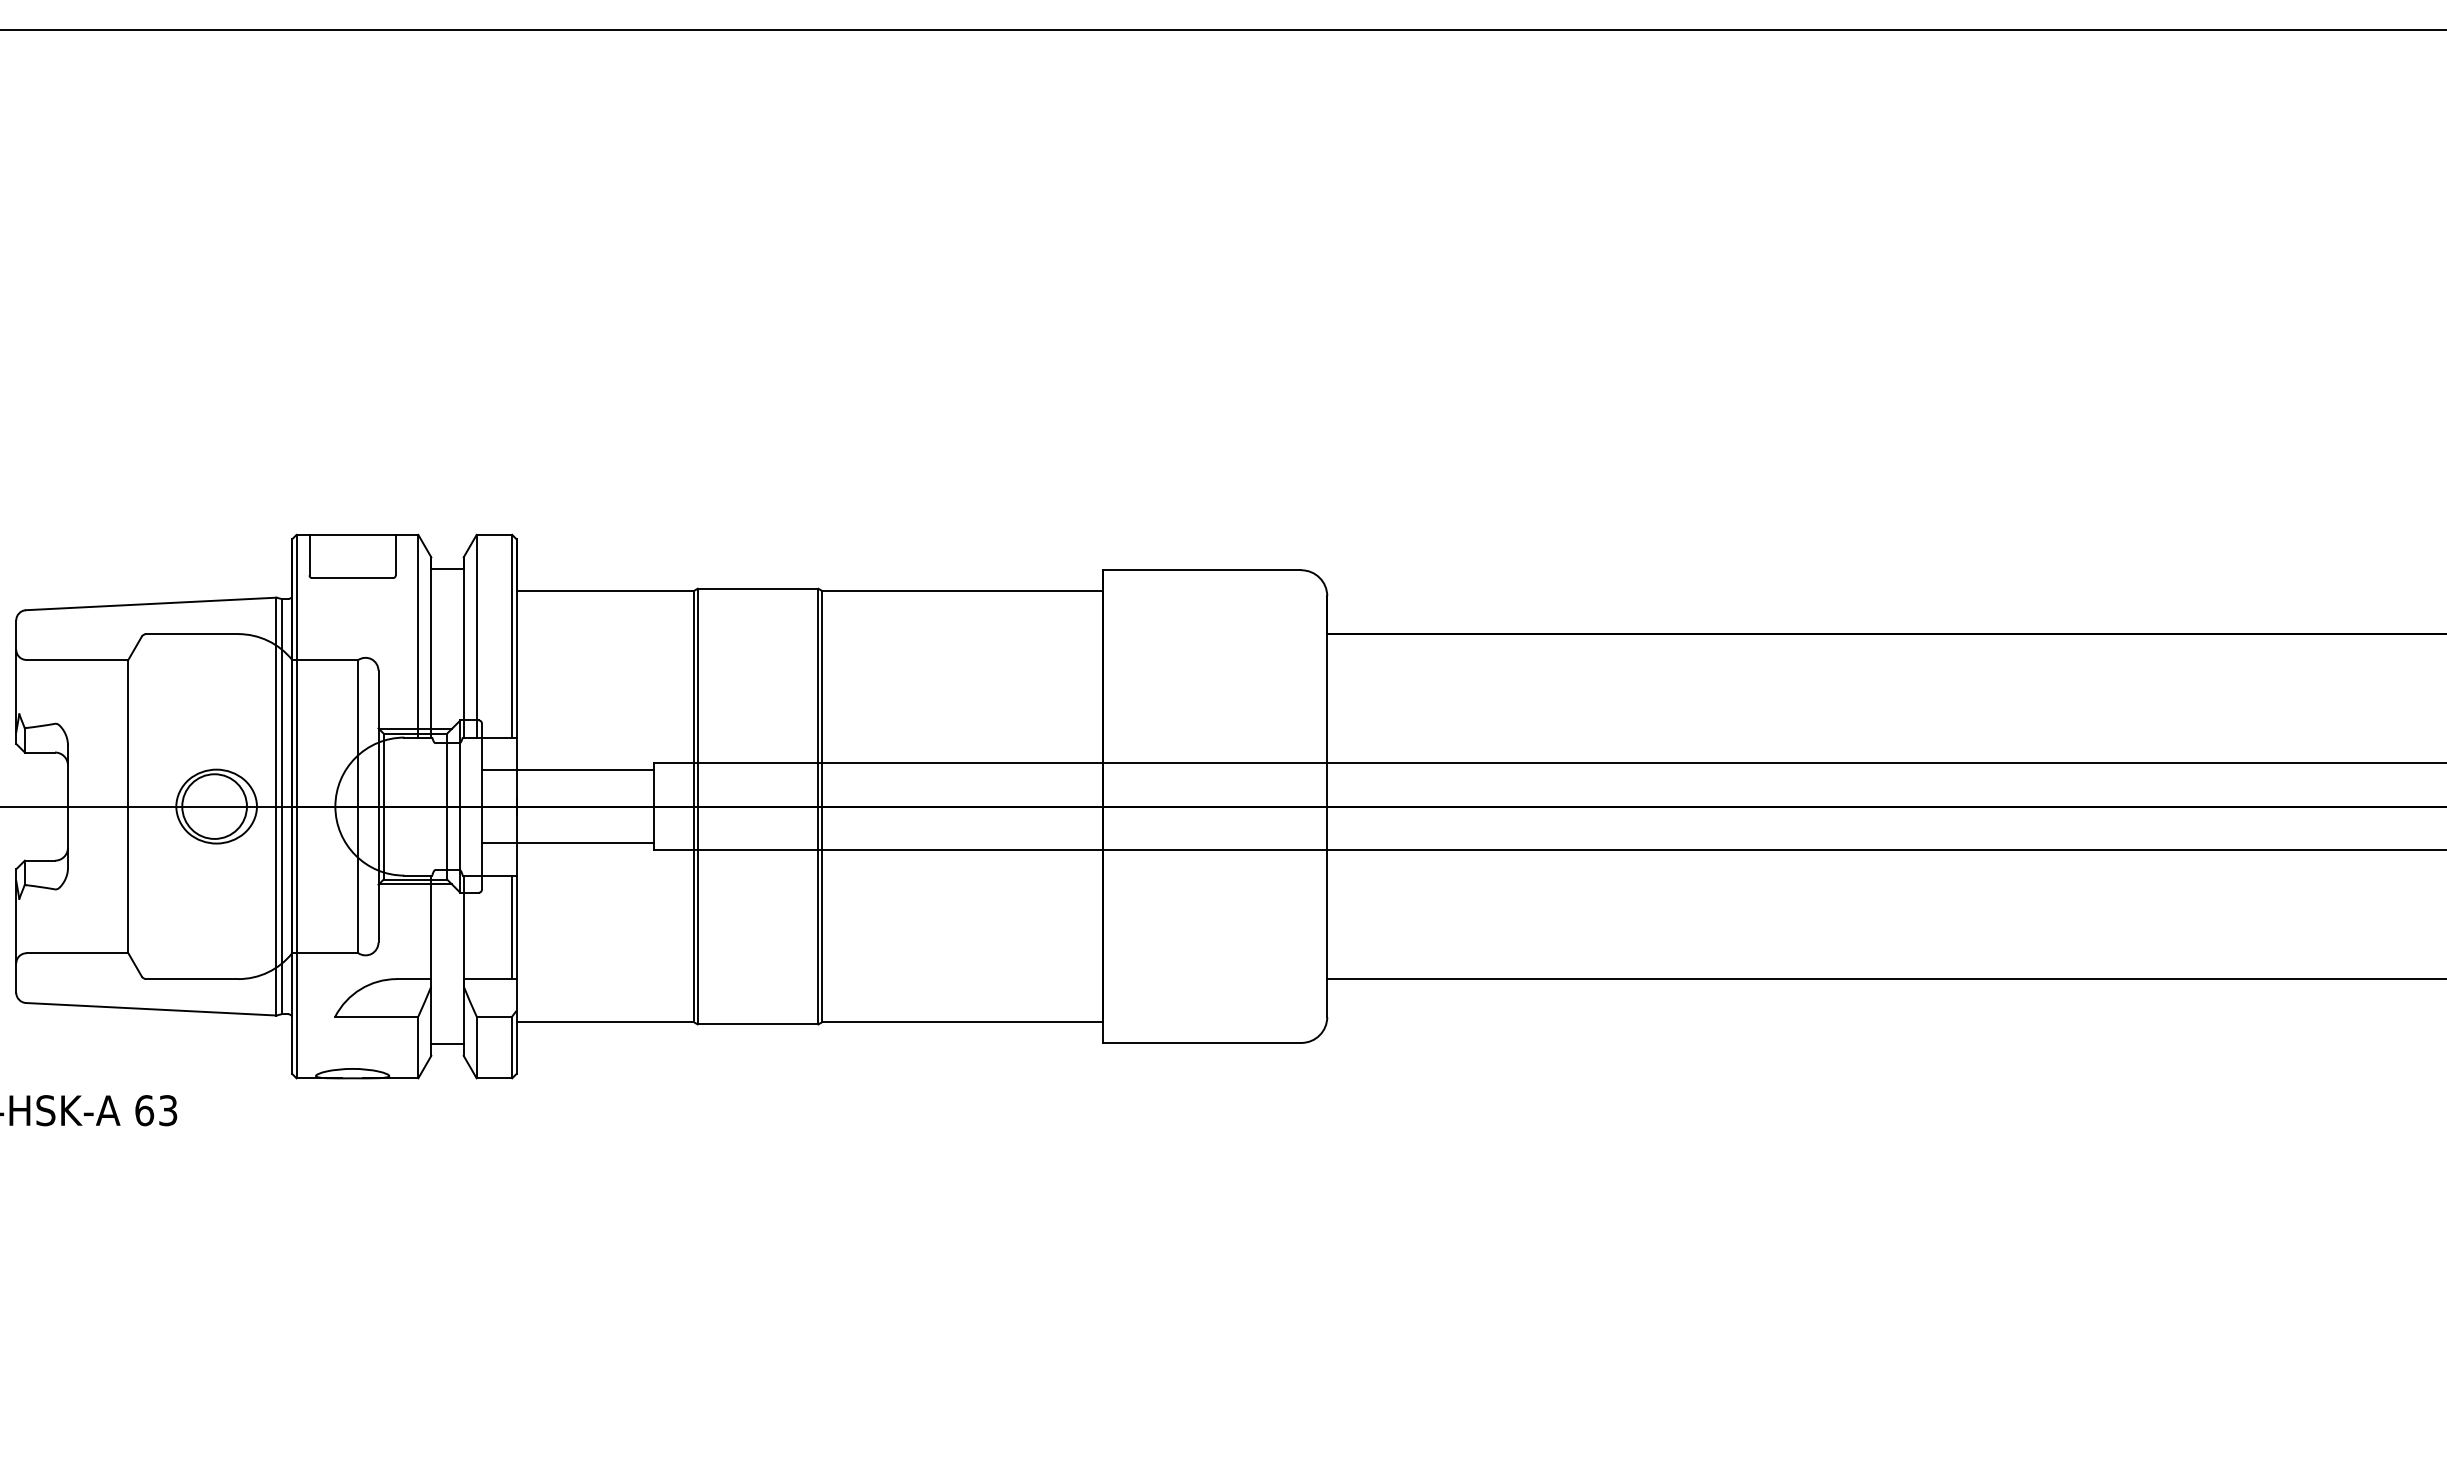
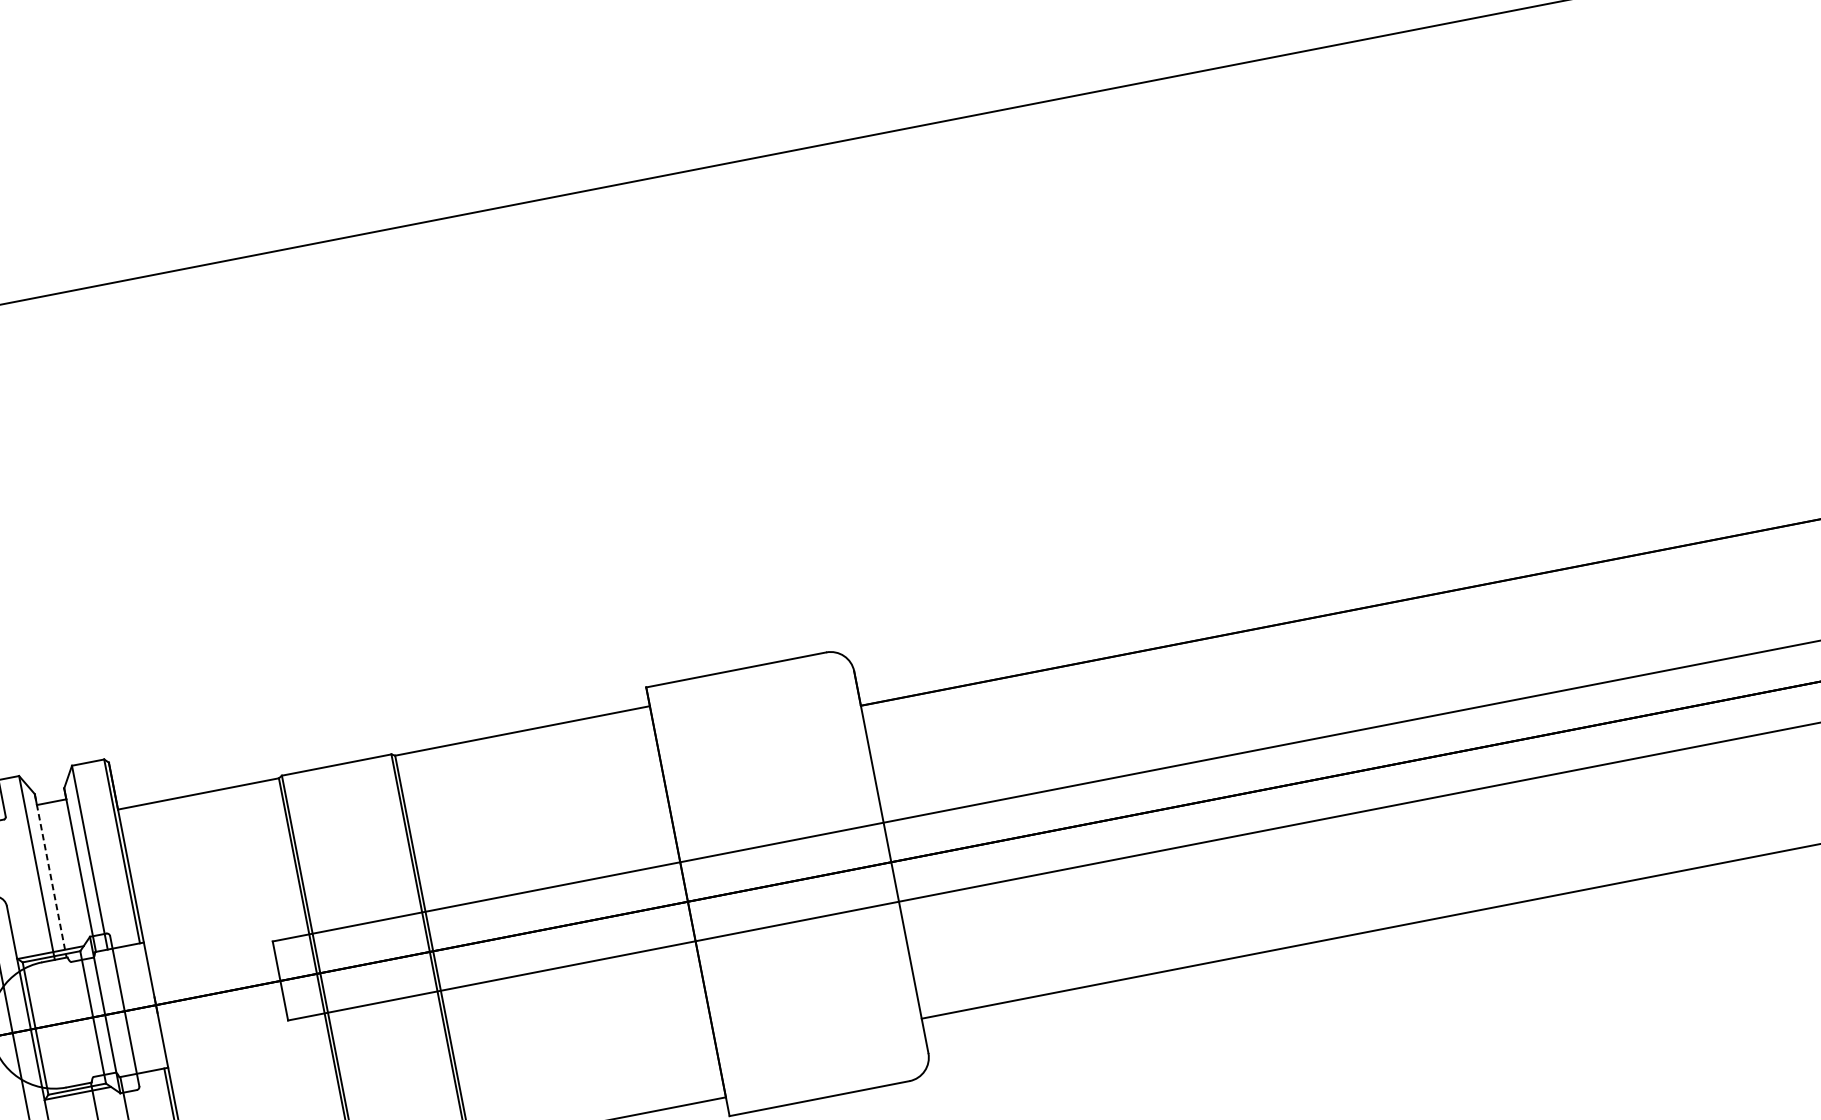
line: (431, 647) -> (50, 875), solid -> dashed
line: (567, 770) -> (195, 963), removed
line: (567, 842) -> (208, 1028), removed

